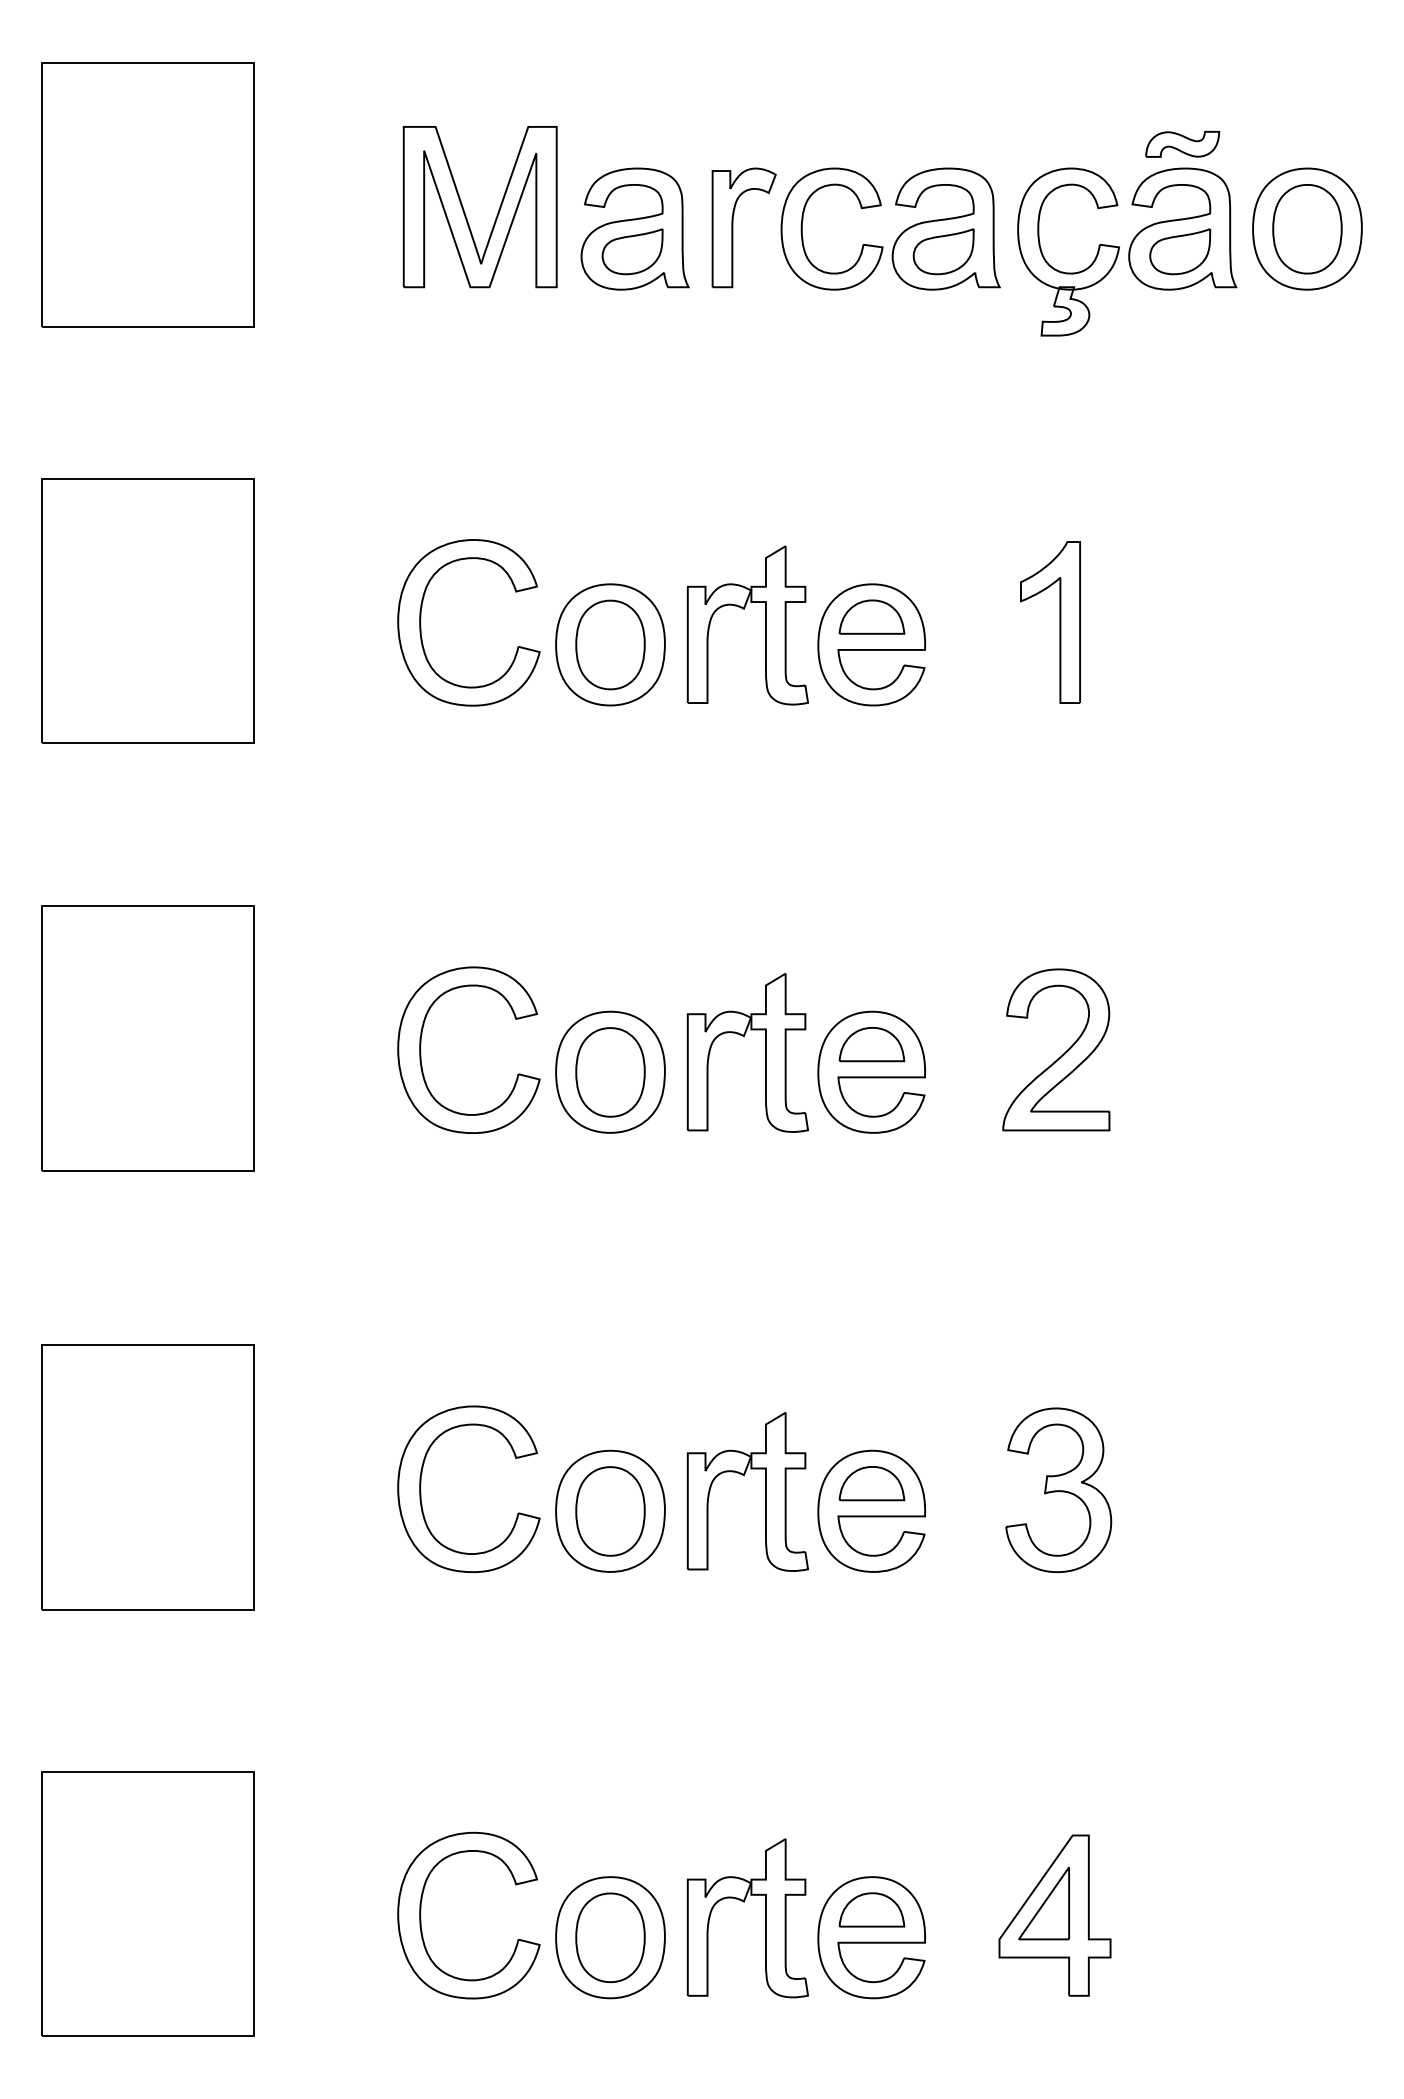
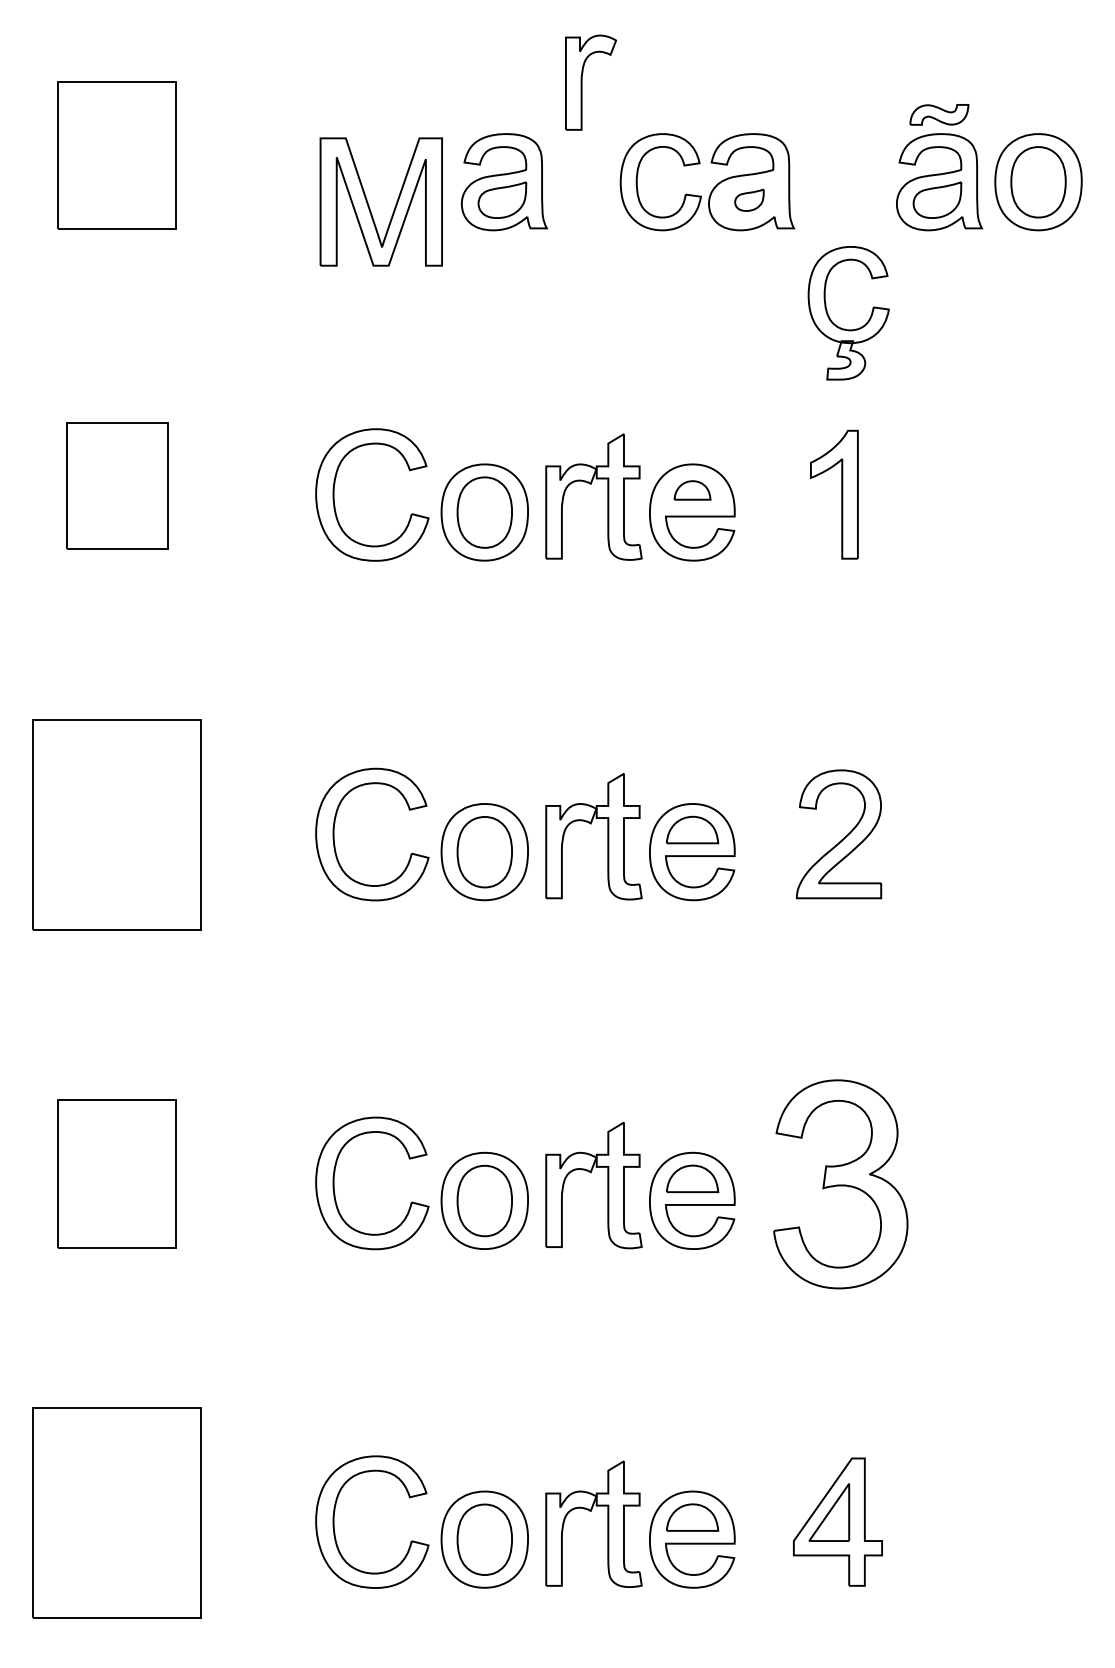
part: (147, 194) -> (116, 154), size x0.7
part: (465, 212) -> (369, 206), moved
part: (733, 227) -> (582, 82), moved
part: (943, 251) -> (749, 199), size x0.6
part: (1063, 271) -> (844, 328), moved
part: (147, 610) -> (116, 485), size x0.6
part: (871, 616) -> (692, 489), size x0.7
part: (147, 1477) -> (116, 1174), size x0.7
part: (1058, 1489) -> (840, 1183), size x1.6

